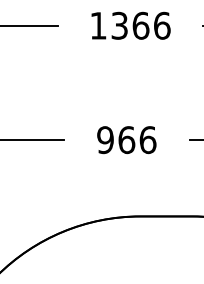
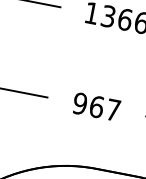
text: (147, 140) -> (112, 110), 966 -> 967

